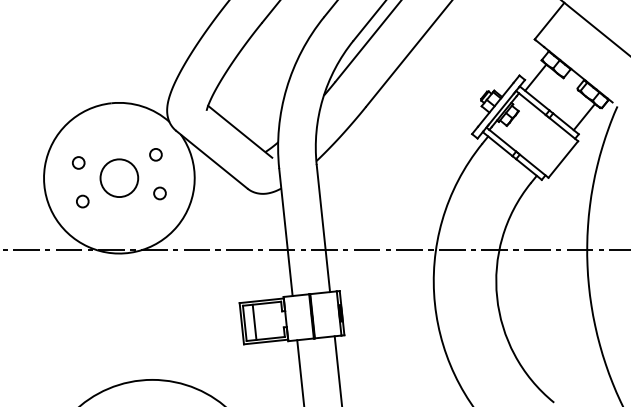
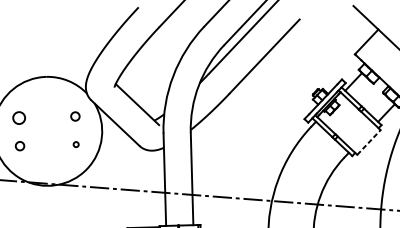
line: (563, 159) -> (369, 142), solid -> dashed
circle: (78, 162) -> (19, 117), size x1.4
circle: (119, 177) -> (47, 130), removed
circle: (159, 193) -> (75, 144), size x0.6

